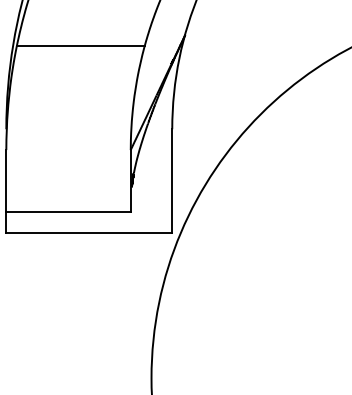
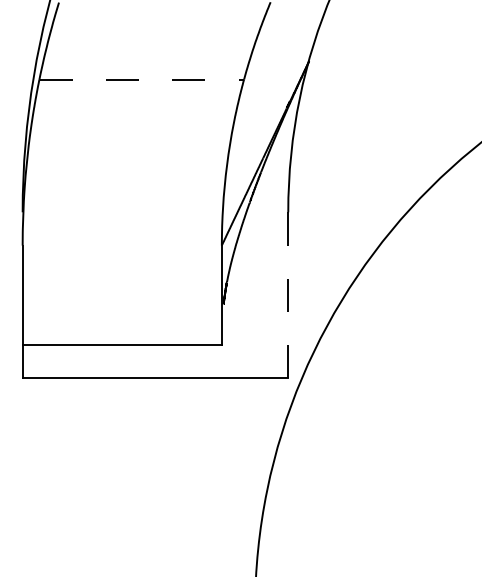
line: (80, 46) -> (141, 79), solid -> dashed
line: (172, 181) -> (288, 295), solid -> dashed

